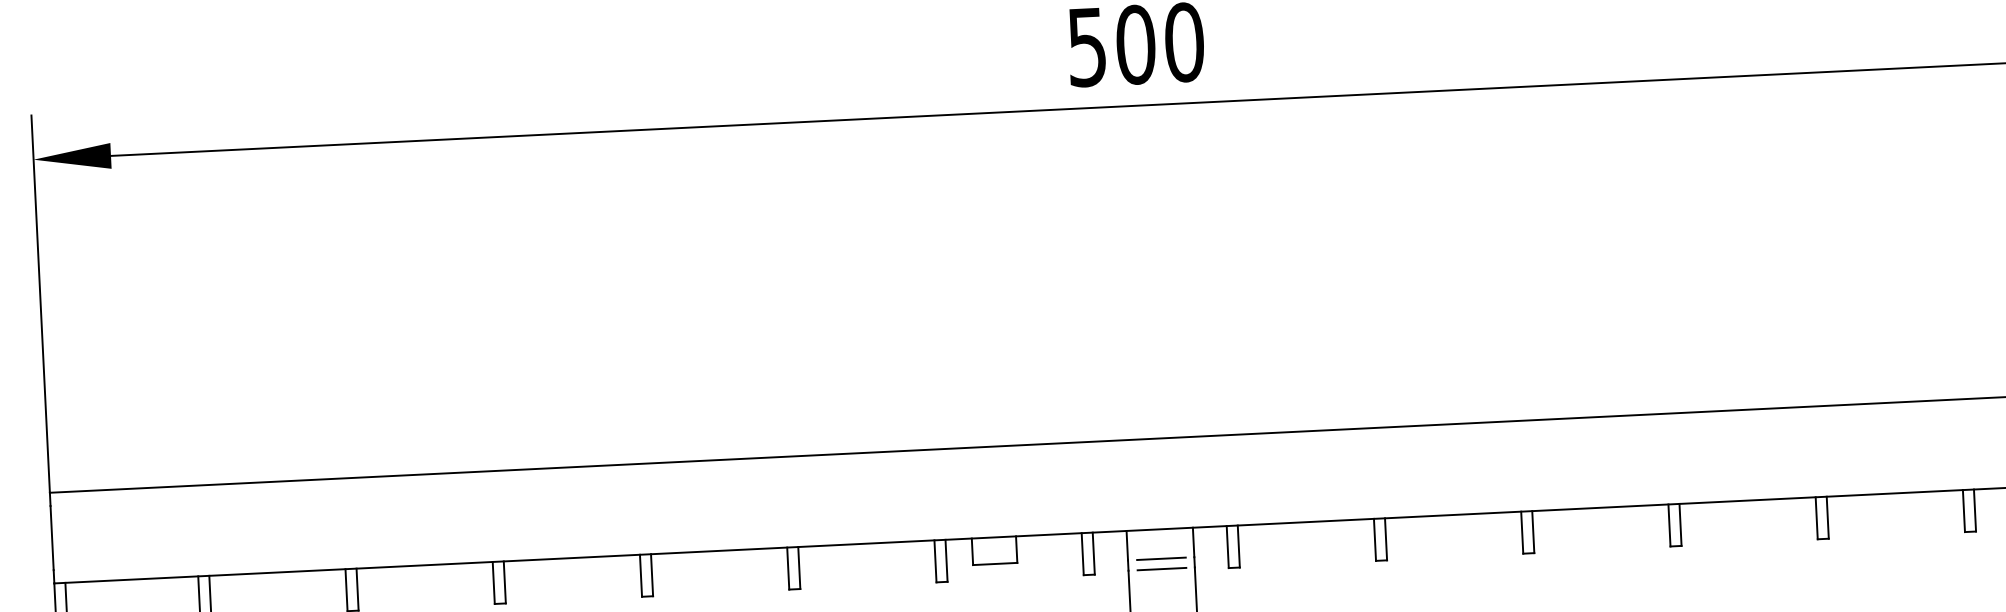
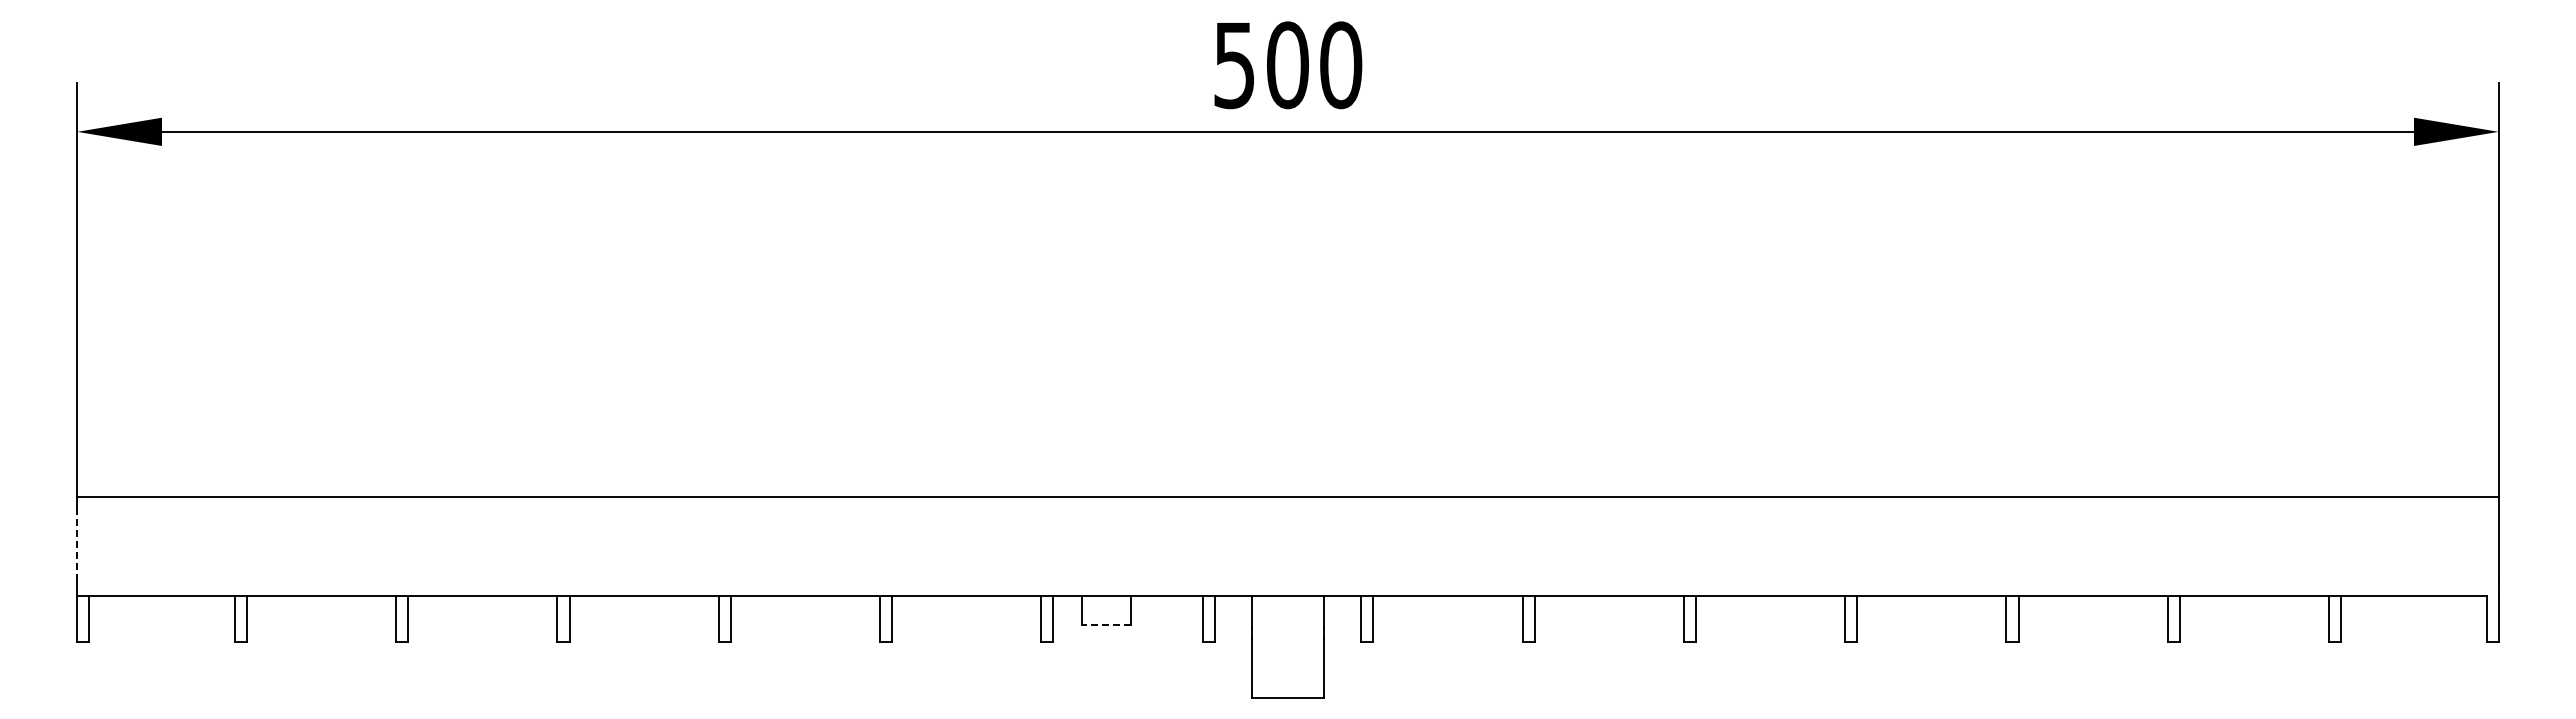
line: (52, 537) -> (77, 545), solid -> dashed
line: (1160, 559) -> (1287, 628), removed
line: (994, 563) -> (1105, 624), solid -> dashed
line: (1161, 569) -> (1287, 639), removed

